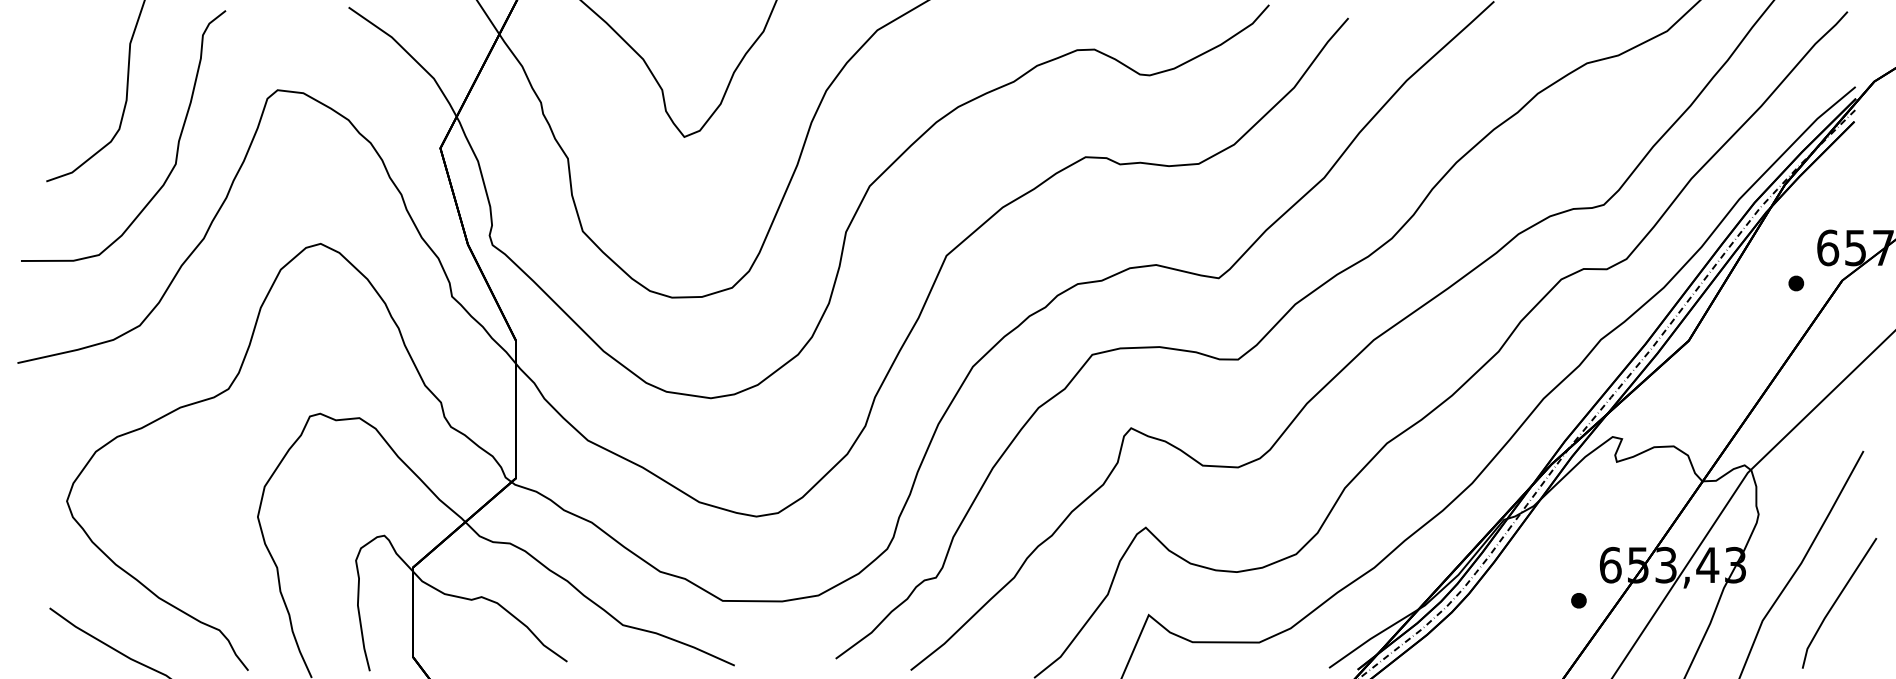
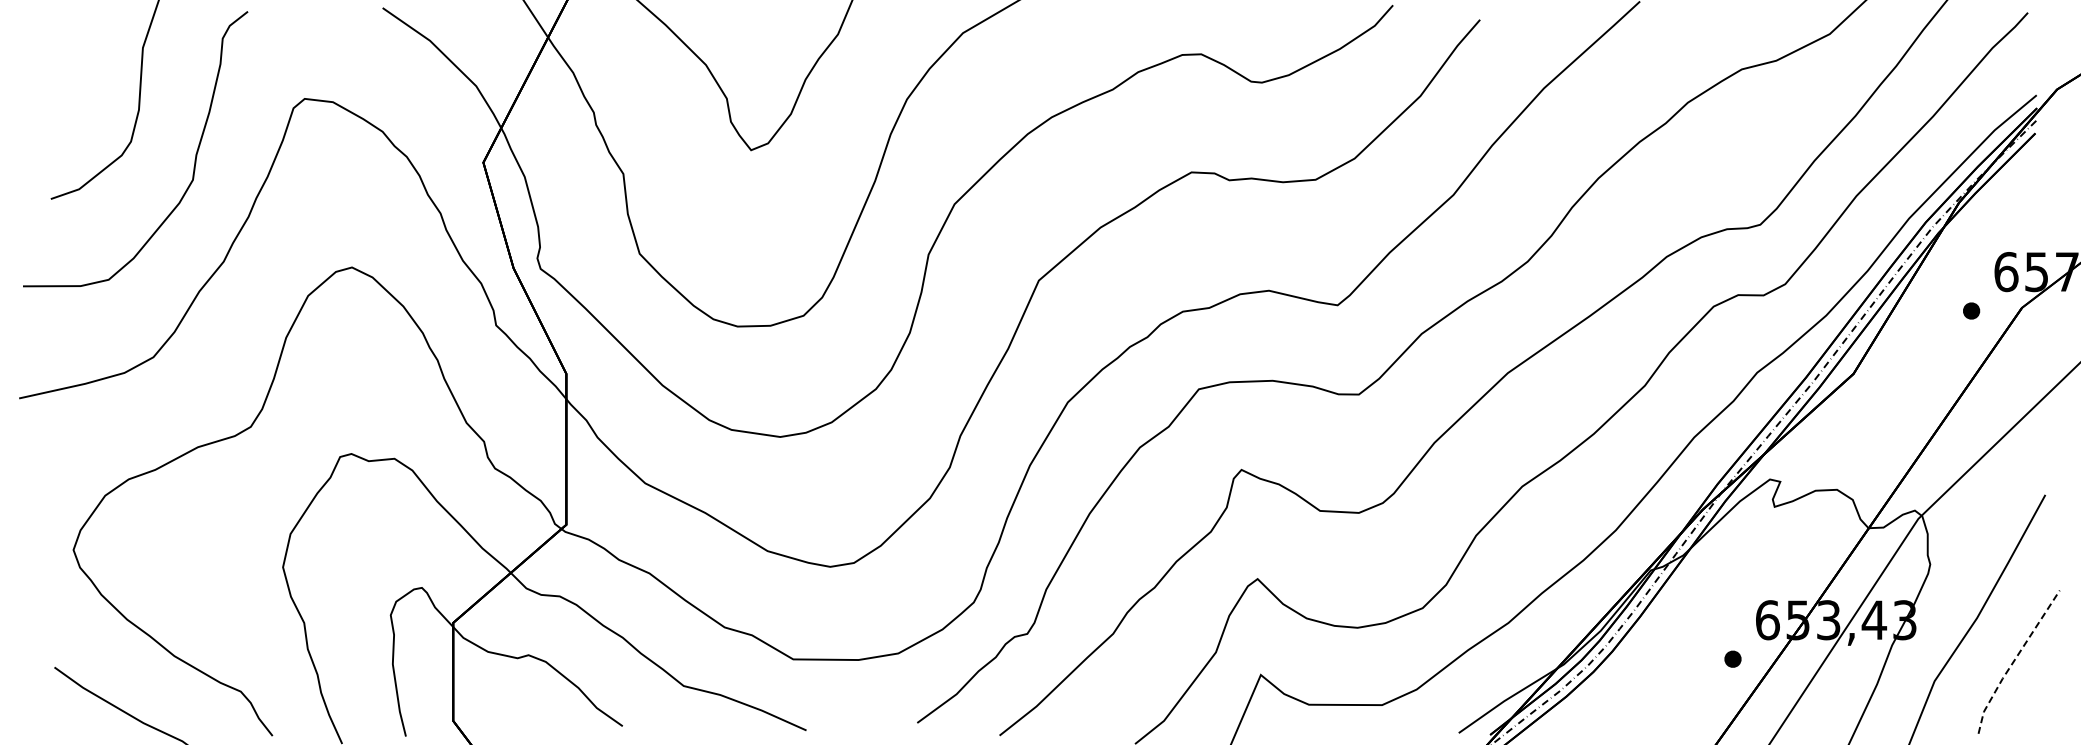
line: (1835, 601) -> (2014, 660), solid -> dashed

